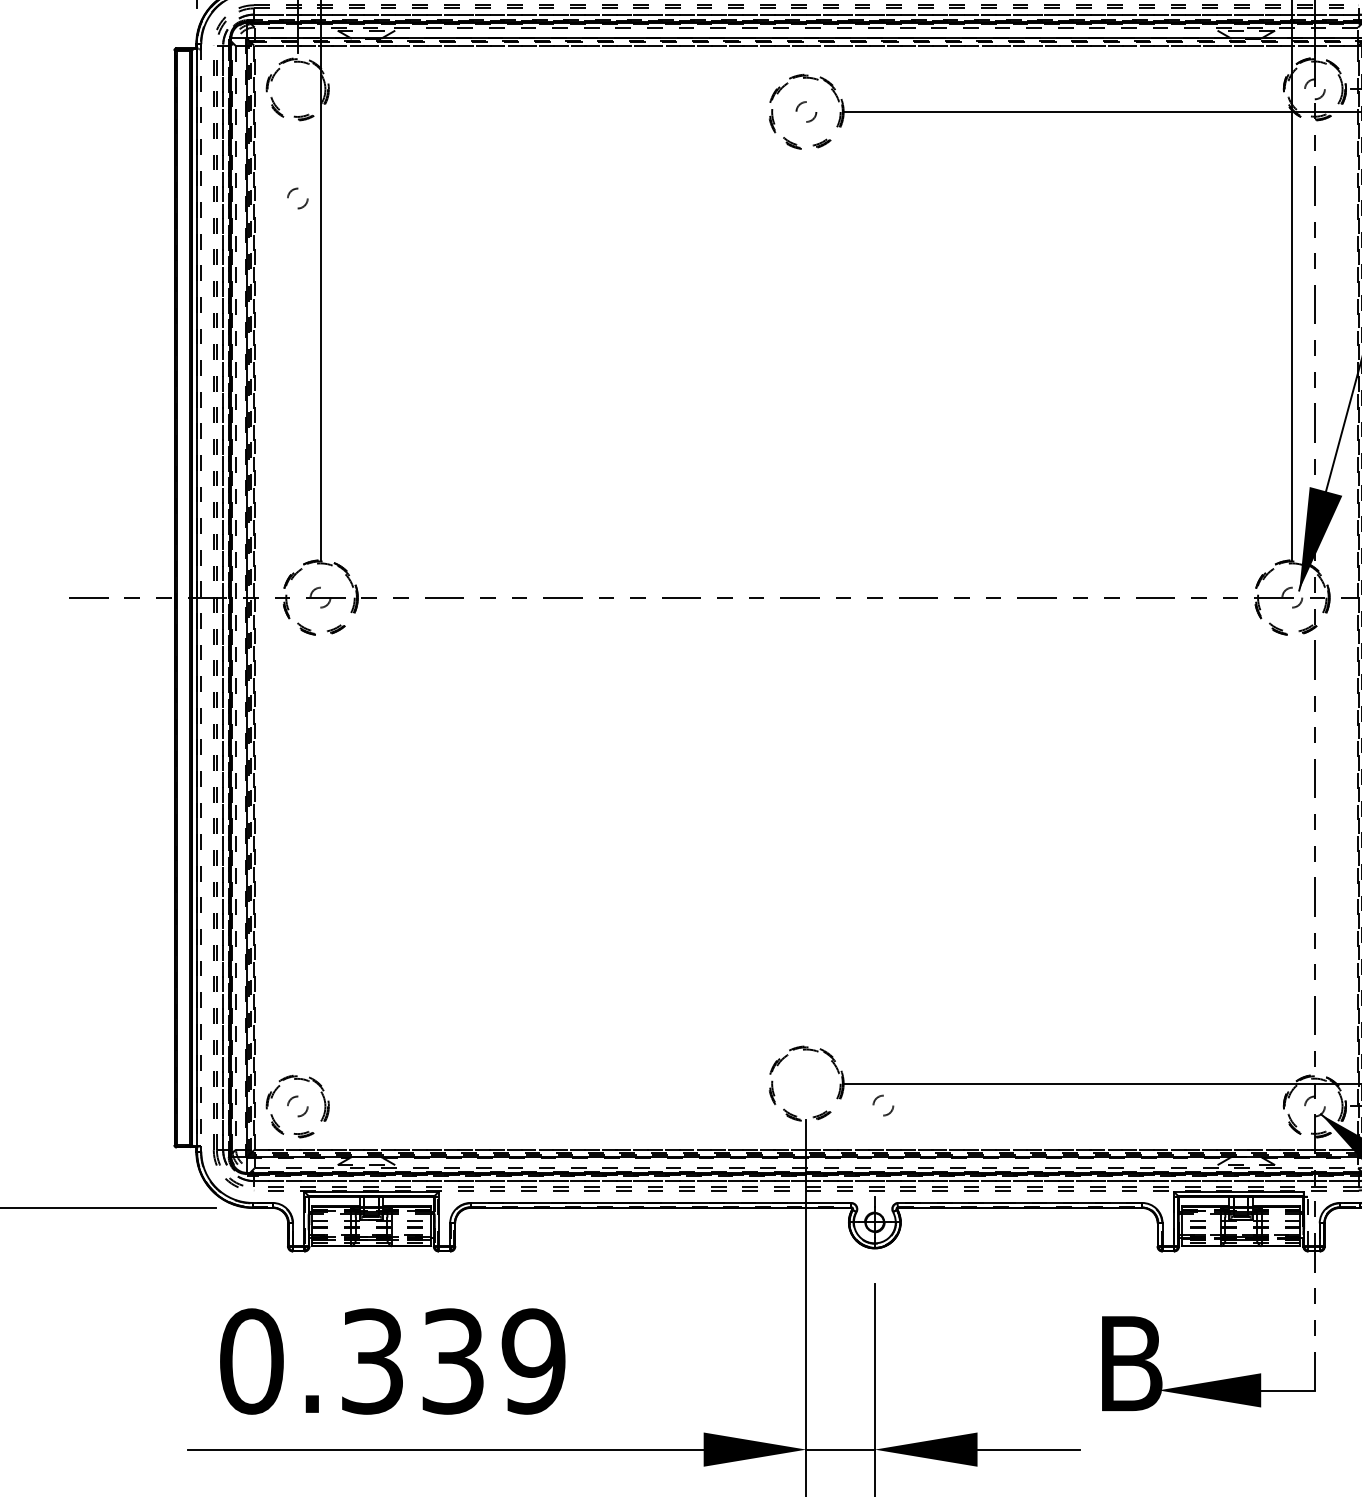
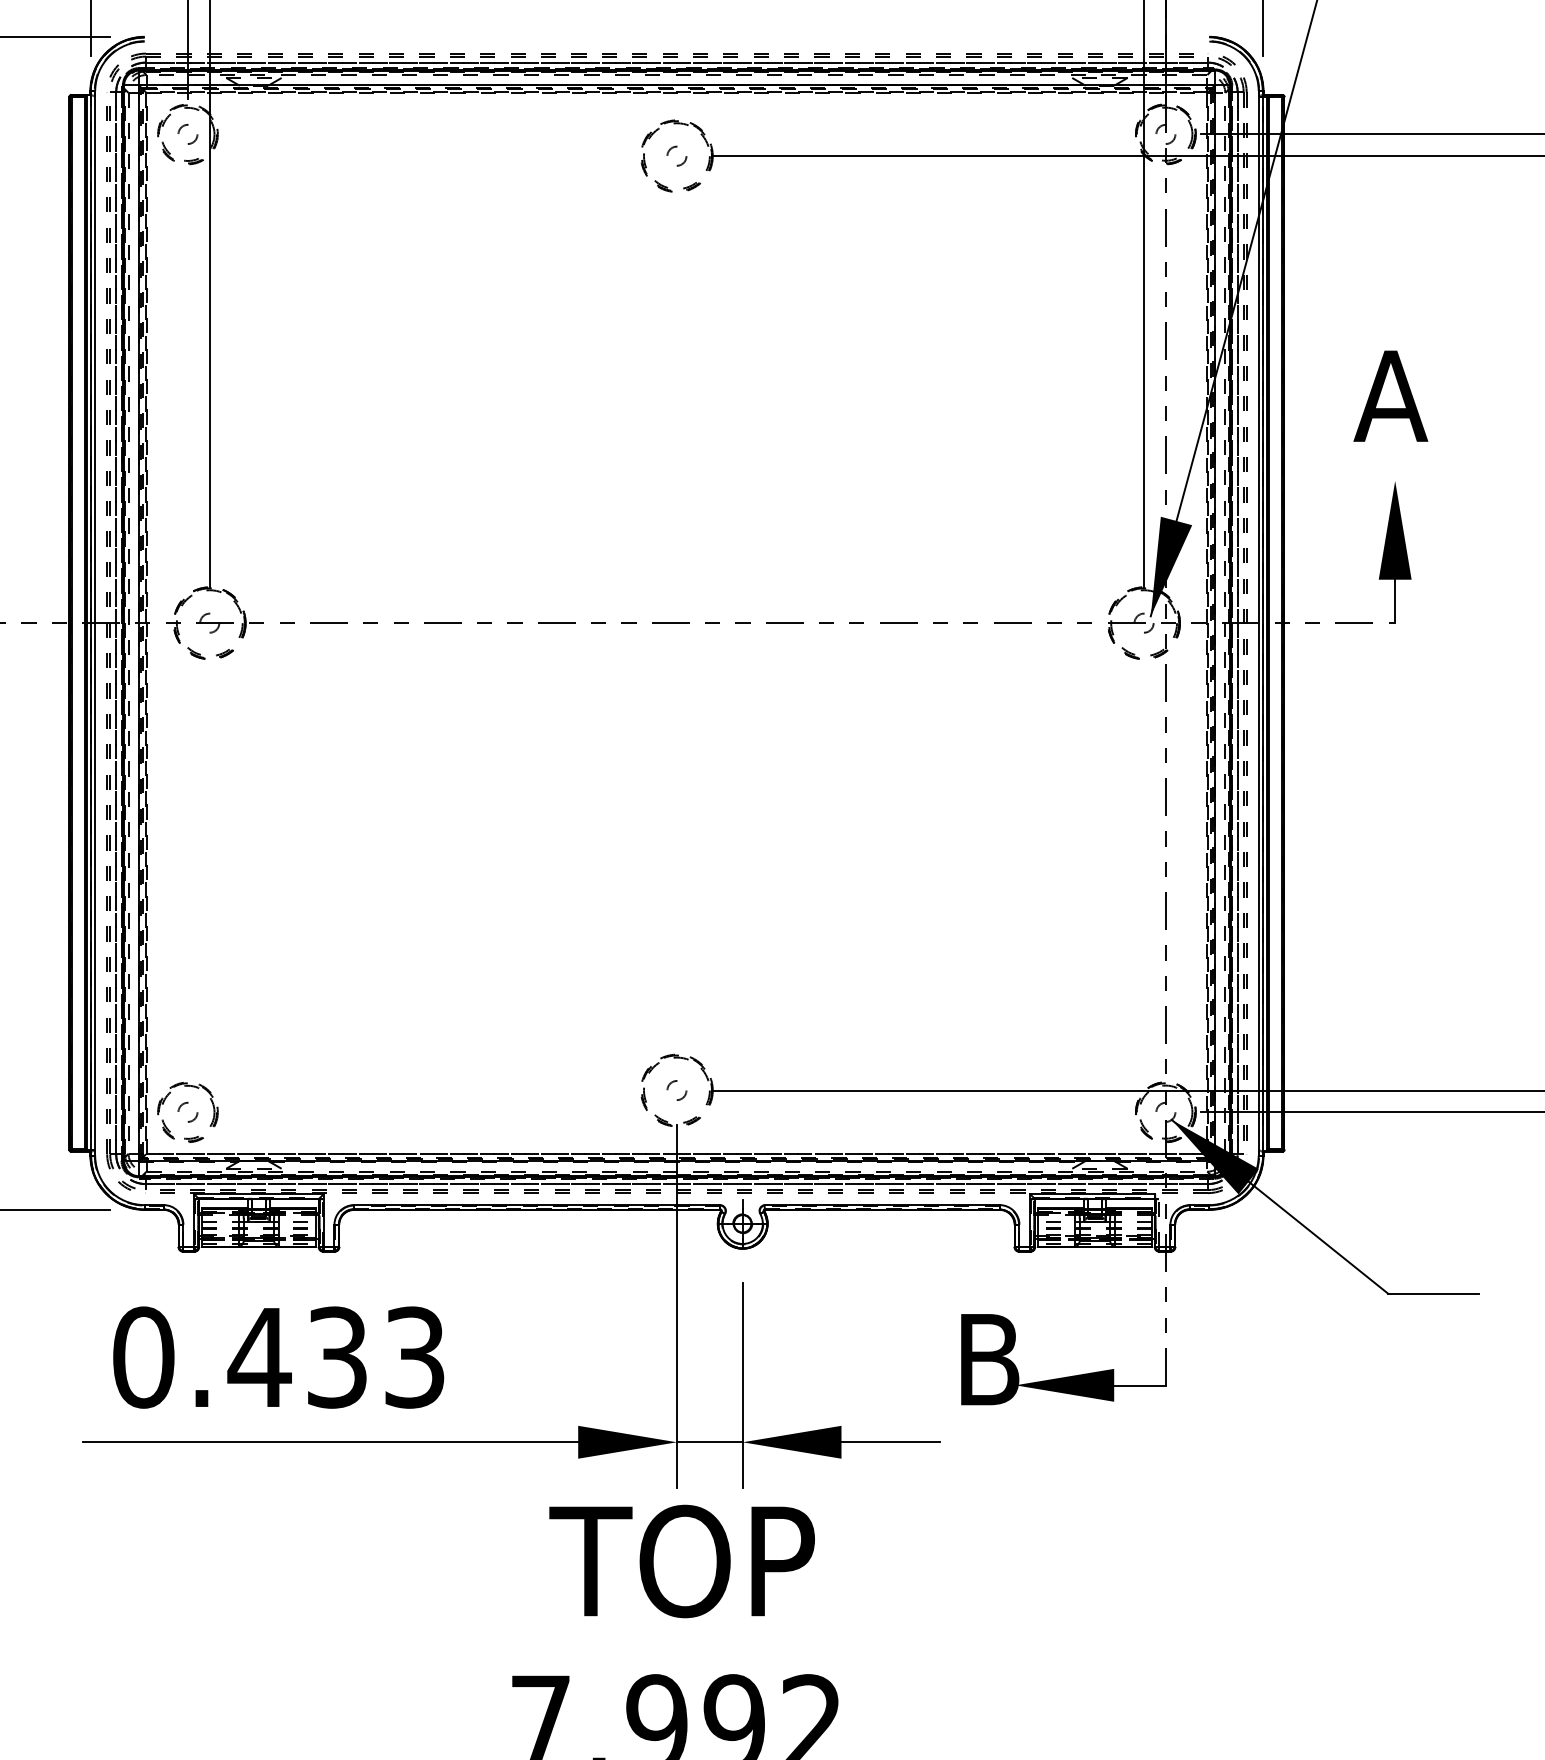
circle: (297, 198) -> (187, 134), moved
line: (201, 598) -> (95, 623), dashed -> solid
circle: (882, 1105) -> (676, 1090), moved
text: (452, 1361) -> (336, 1357), 0.339 -> 0.433

